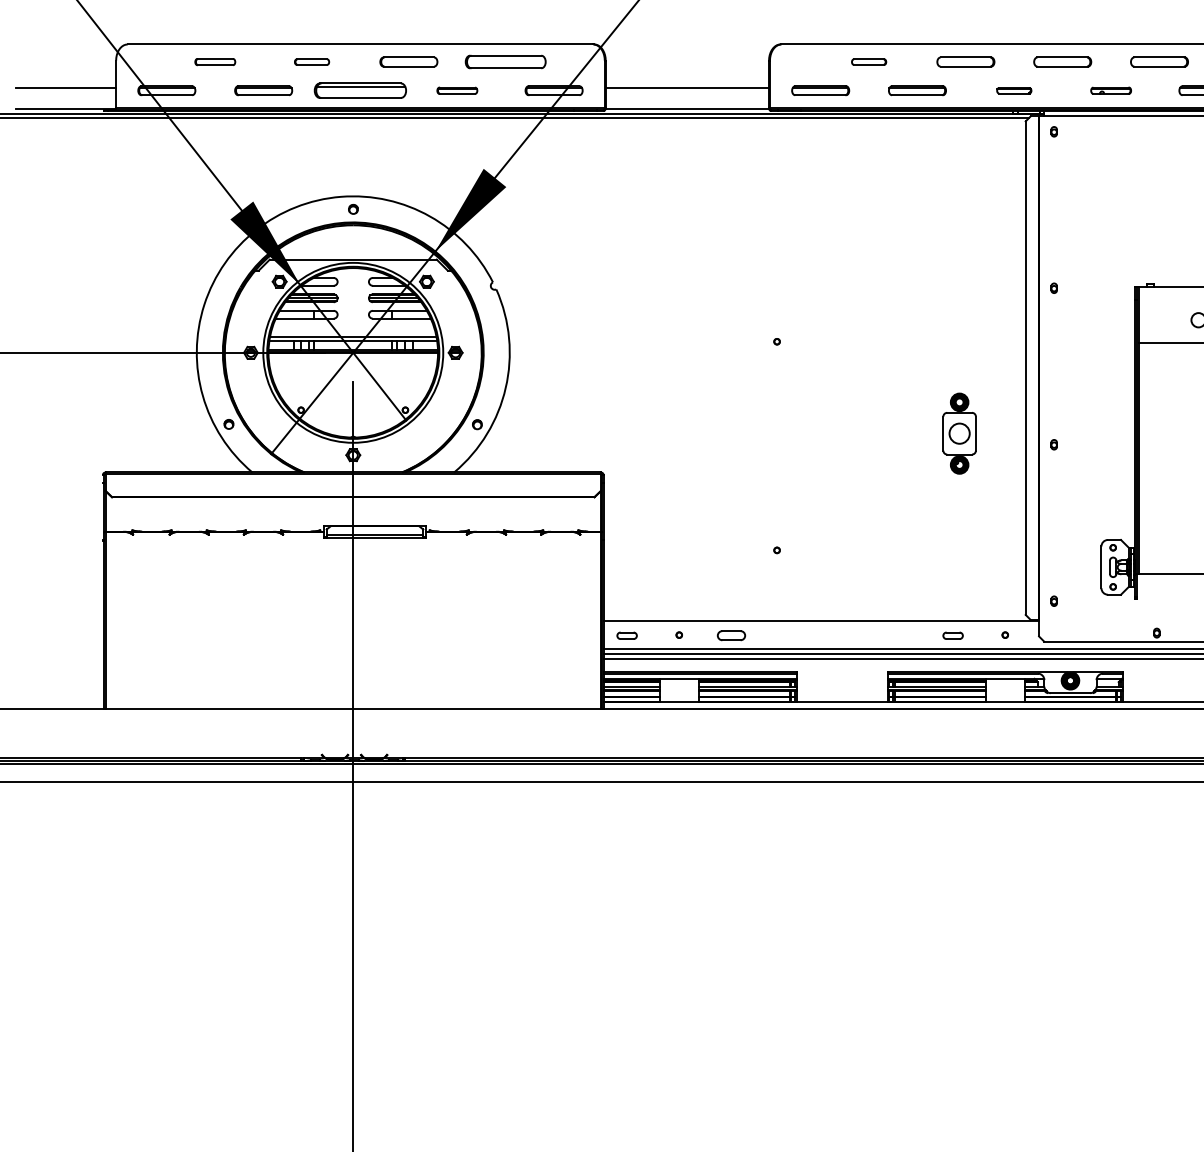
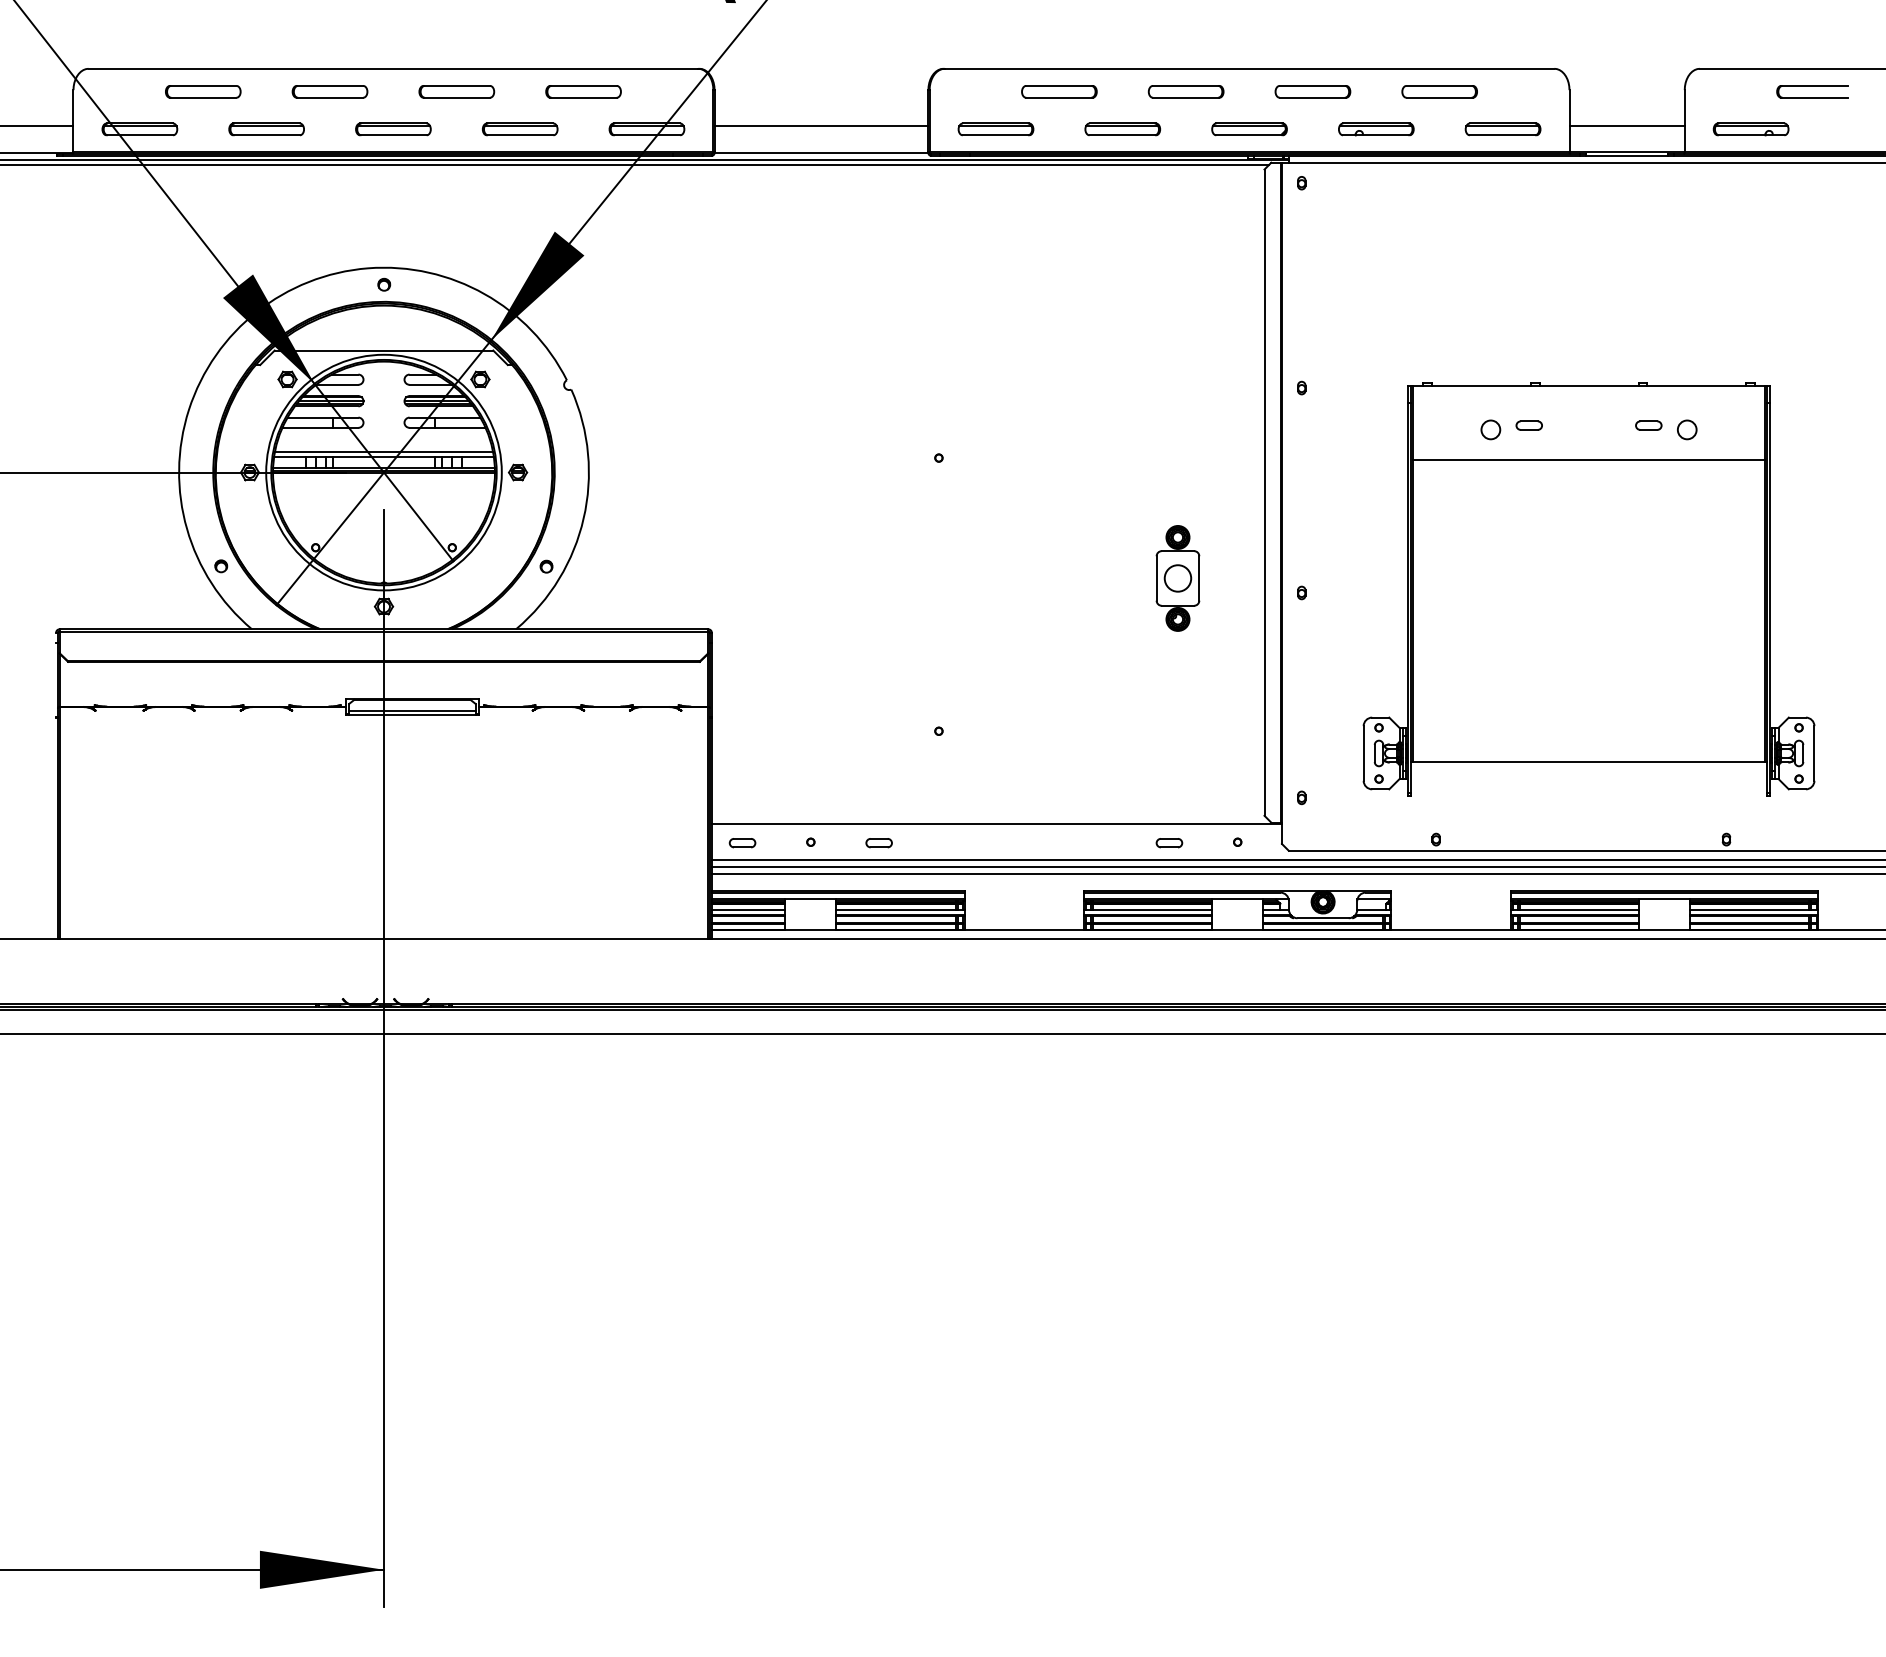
part: (215, 61) -> (203, 91), size x1.43
part: (311, 61) -> (329, 91), size x1.67
part: (505, 61) -> (583, 91), size x0.71
part: (869, 61) -> (1059, 91), size x1.67
part: (360, 90) -> (393, 129), size x0.62
part: (457, 90) -> (520, 129), size x1.43
part: (1014, 90) -> (1249, 129), size x1.67
part: (1111, 90) -> (1376, 129), size x1.43
part: (730, 636) -> (878, 843), size x0.71

